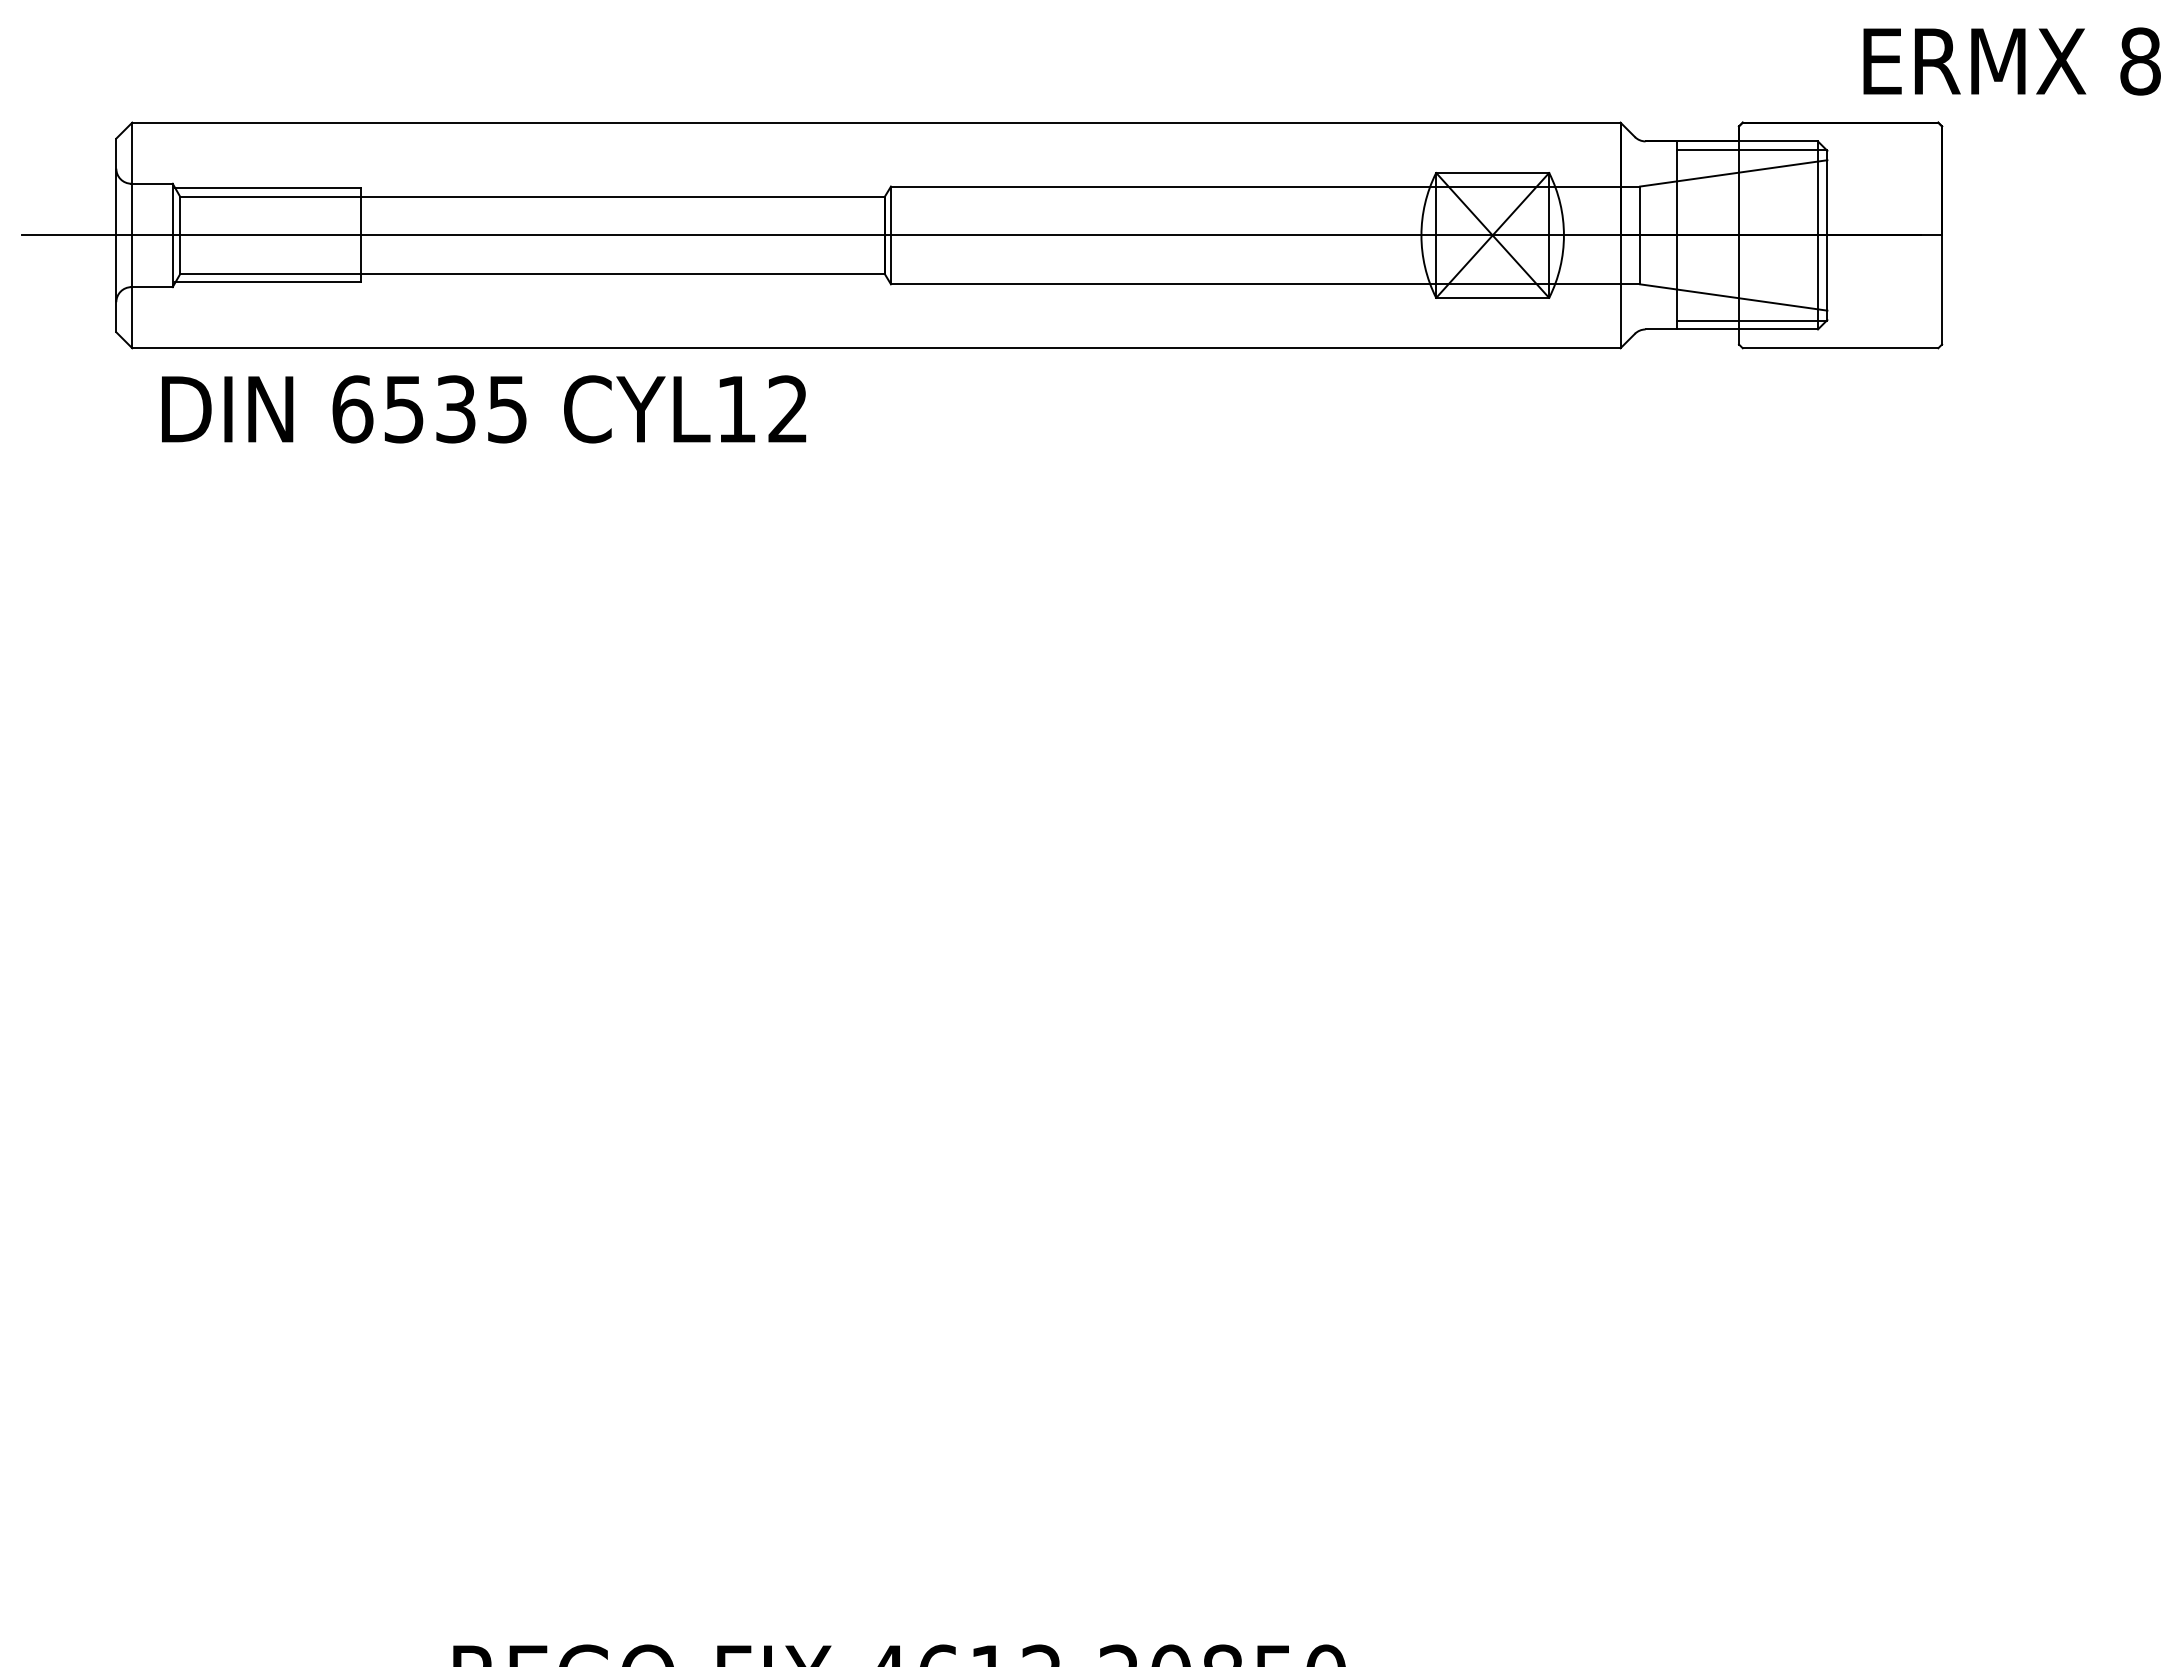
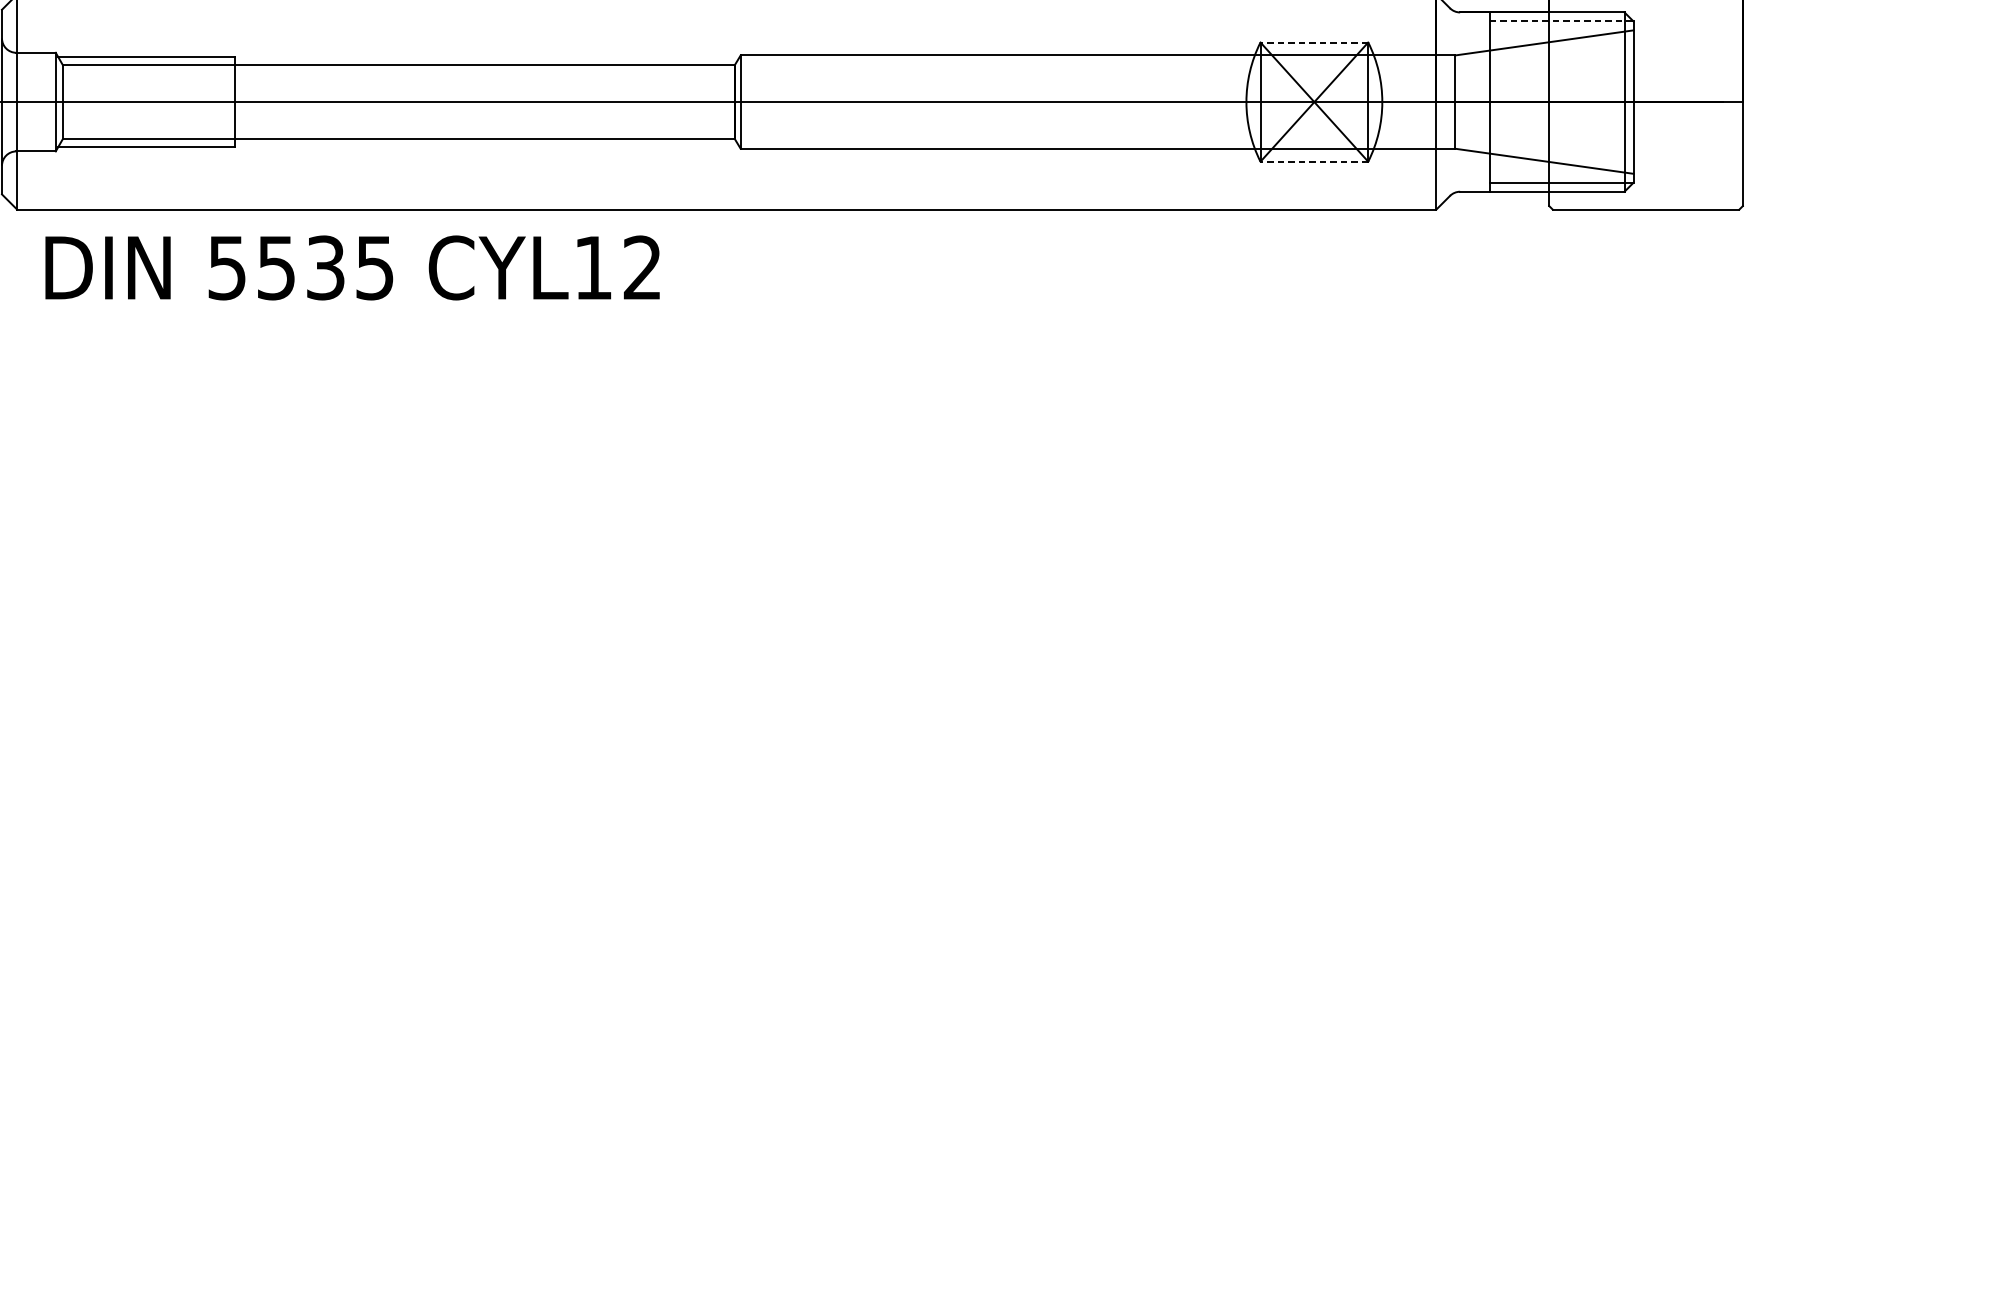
line: (1751, 150) -> (1561, 21), solid -> dashed
line: (1492, 173) -> (1314, 43), solid -> dashed
line: (1492, 297) -> (1314, 161), solid -> dashed
text: (352, 409) -> (227, 268), 6535 -> 5535

